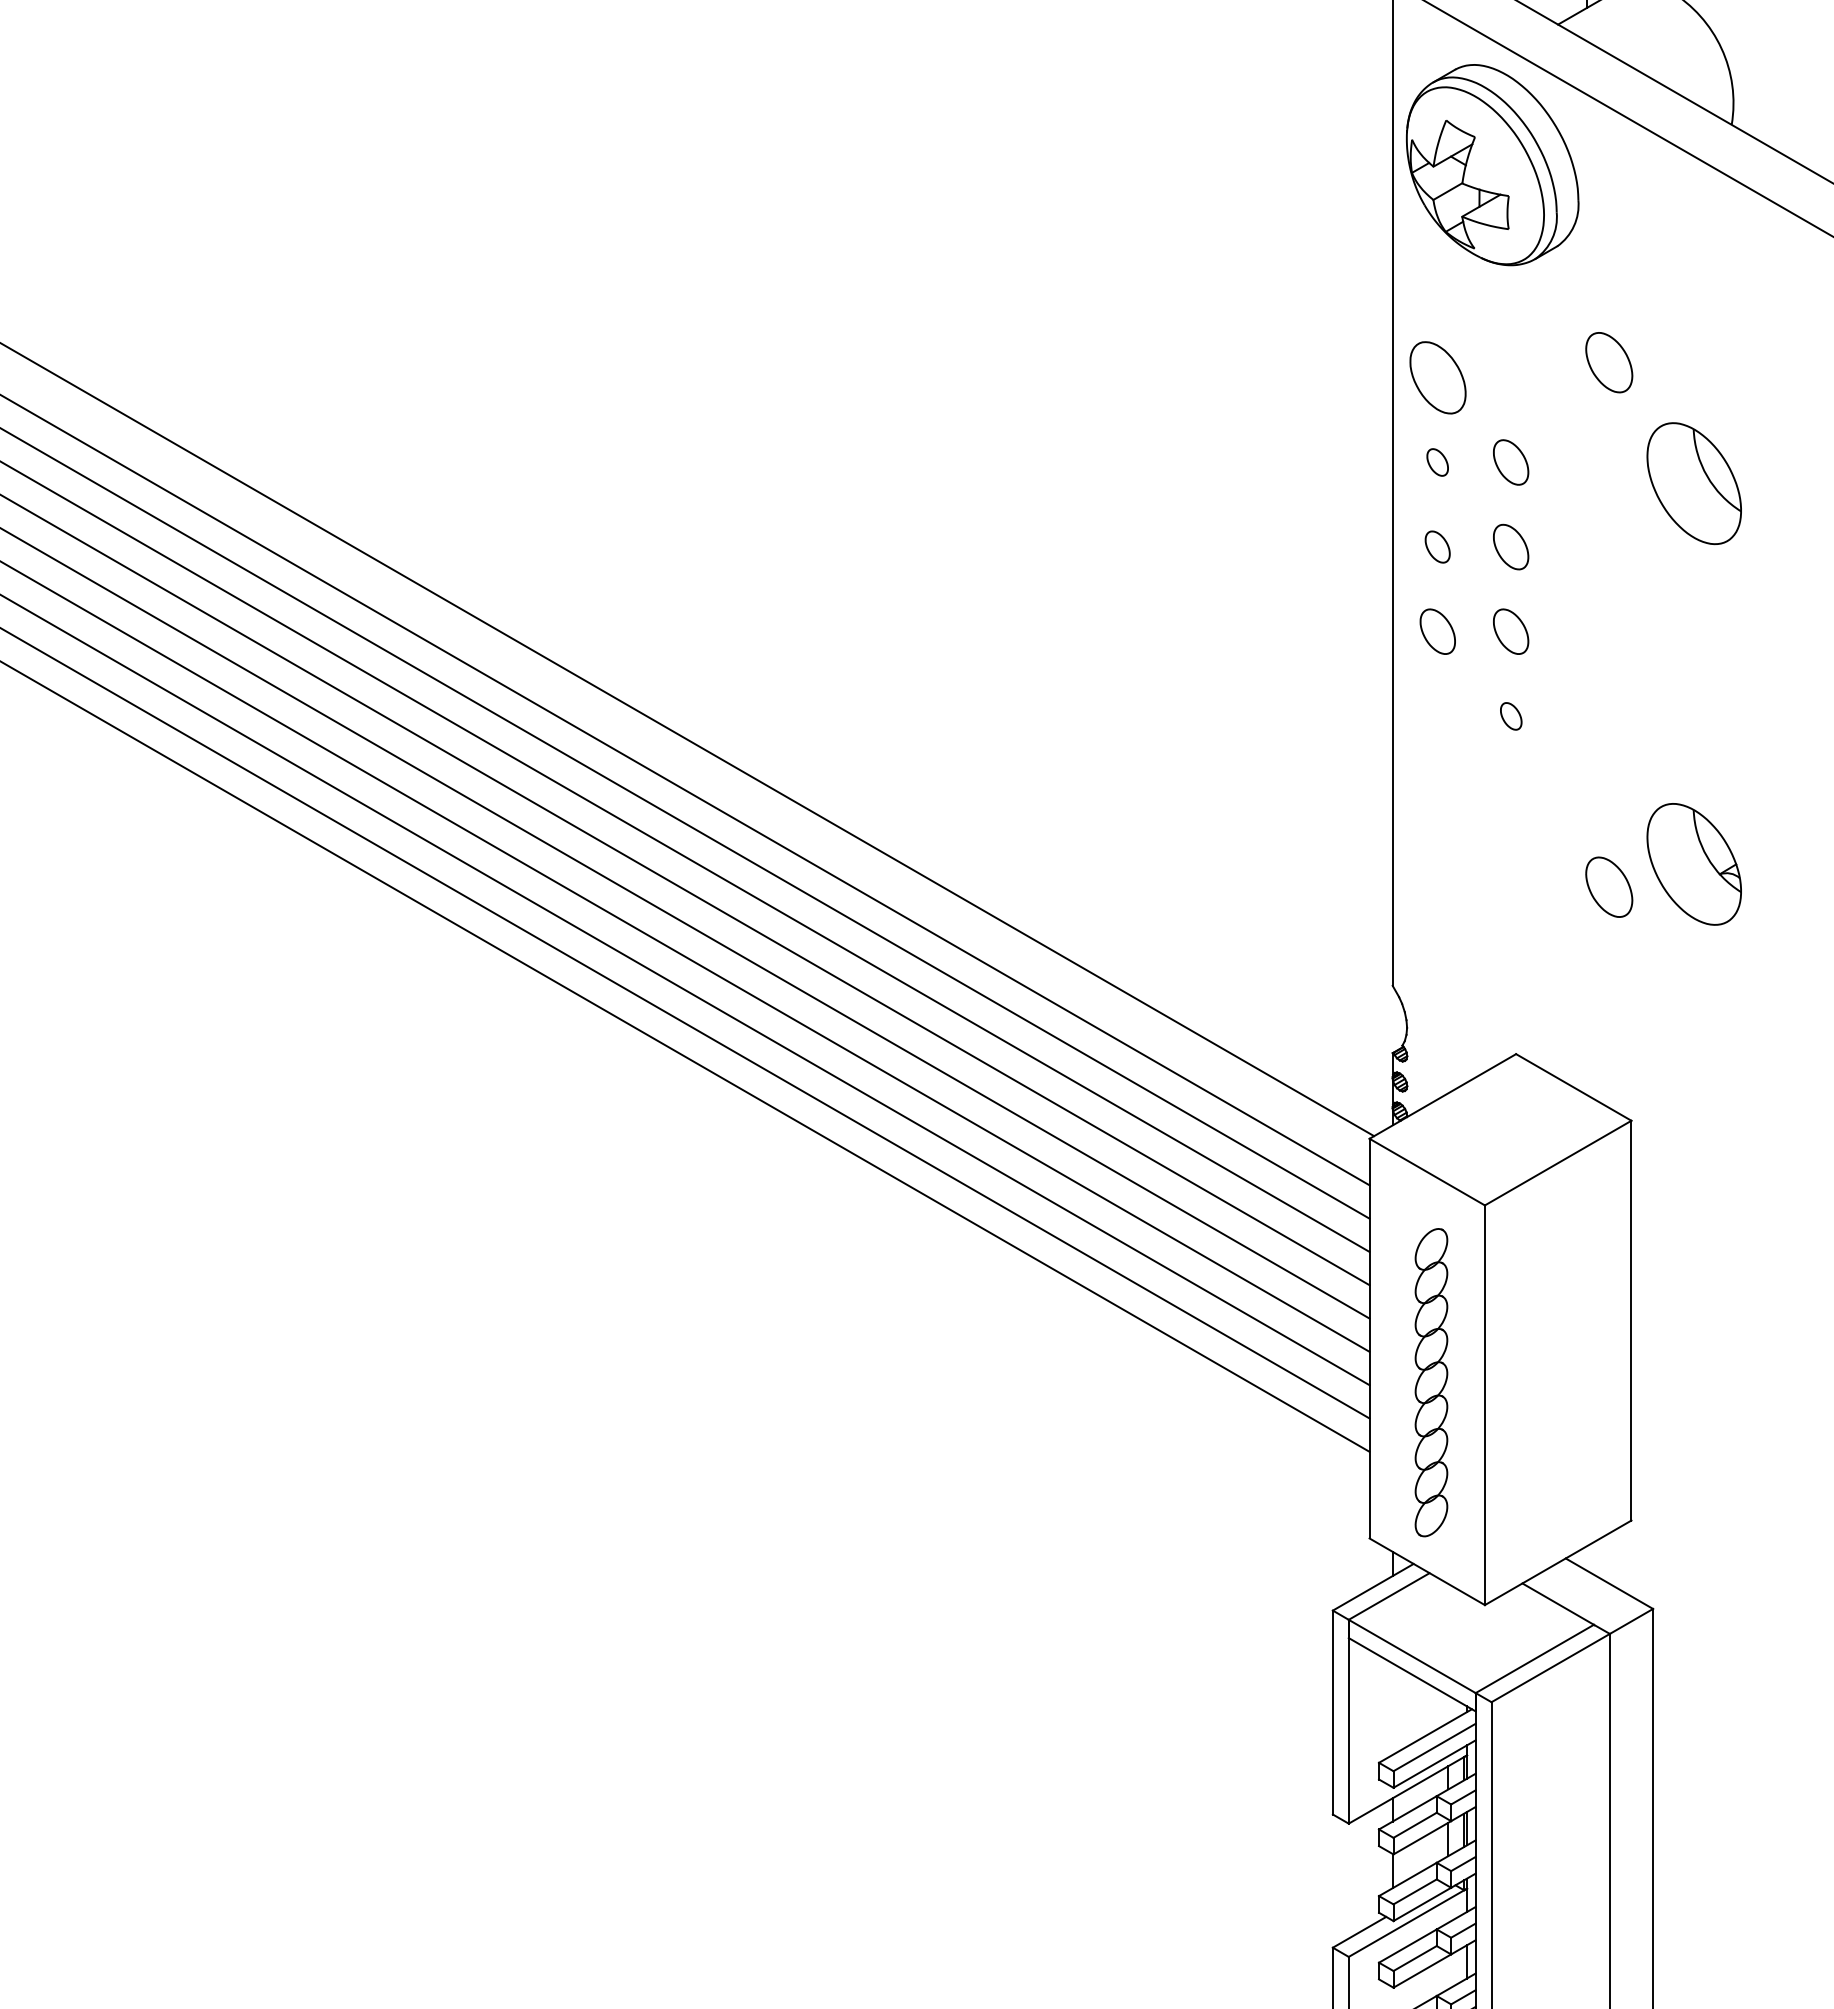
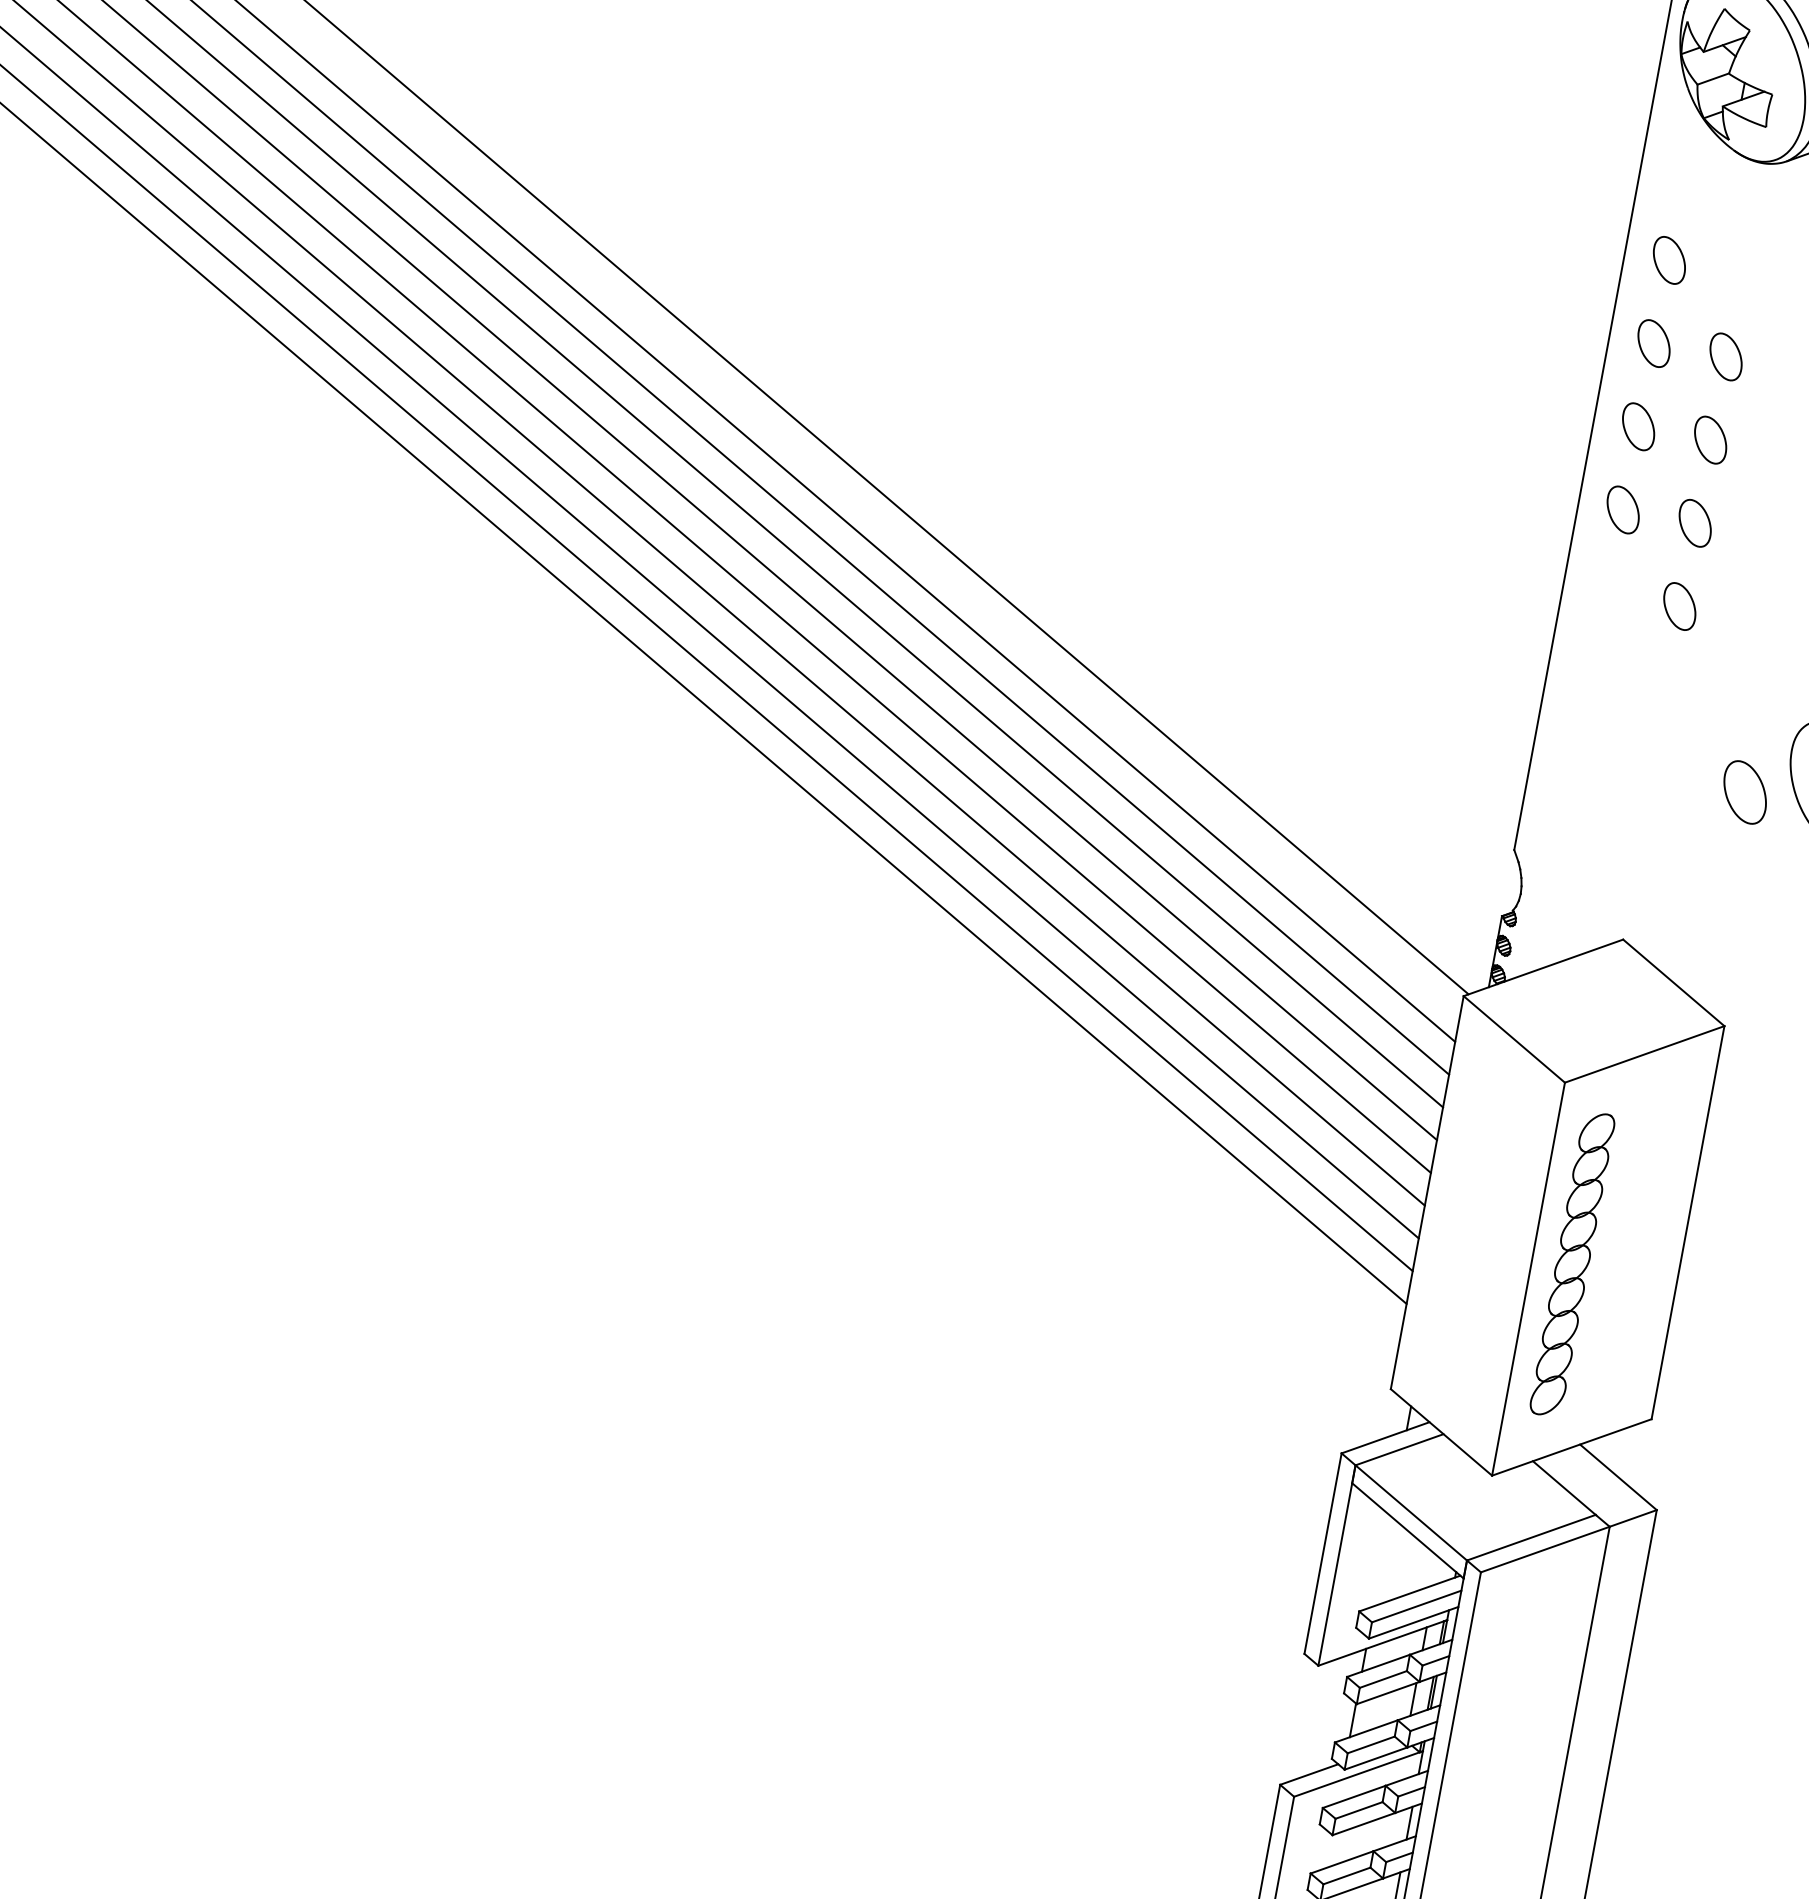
part: (1437, 377) -> (1669, 259), size x0.62
part: (1437, 462) -> (1653, 343), size x1.67
part: (1437, 546) -> (1638, 426), size x1.43
part: (1511, 716) -> (1680, 606), size x1.67
part: (1431, 1382) -> (1572, 1264), moved

